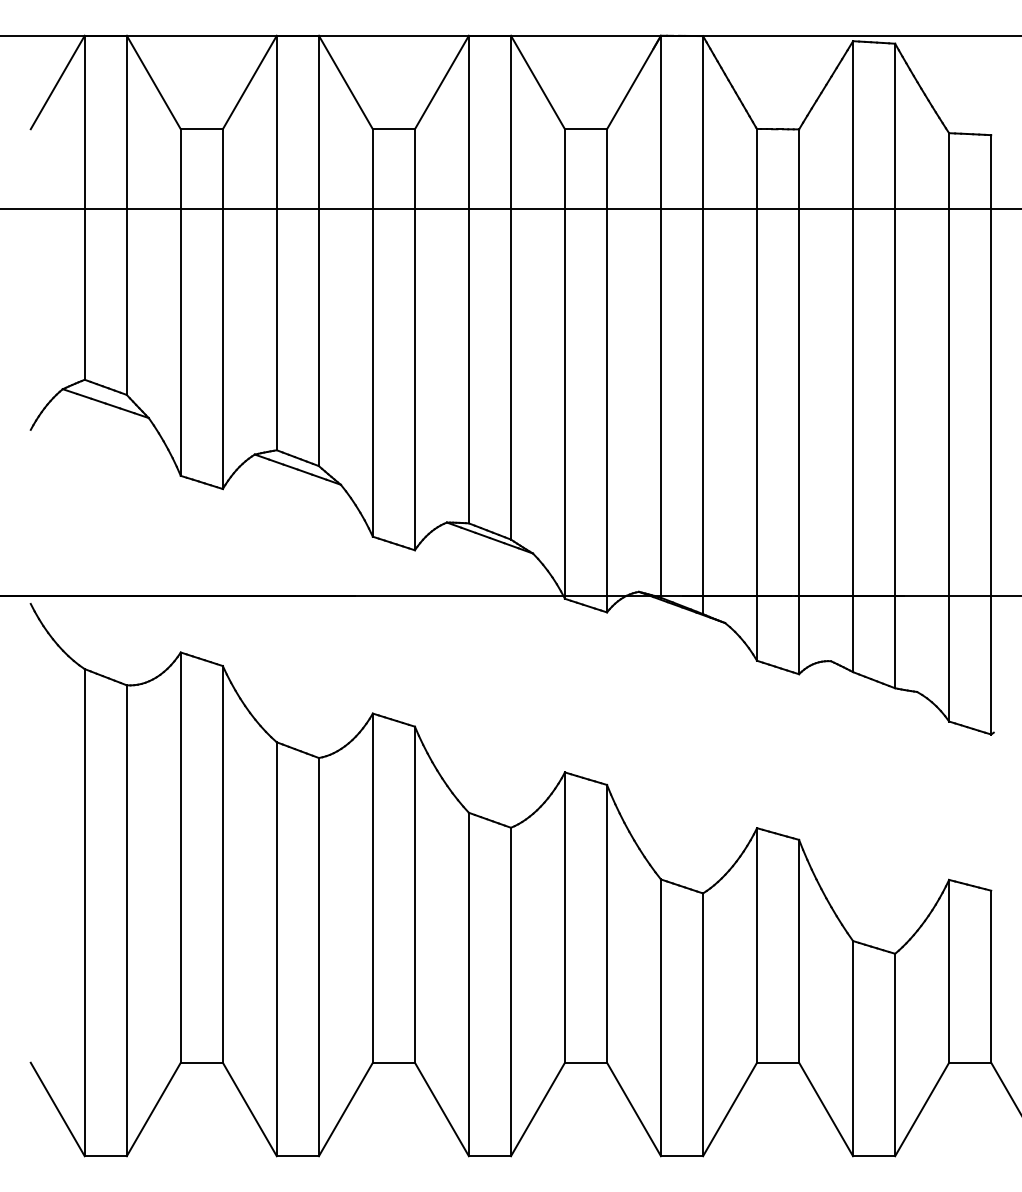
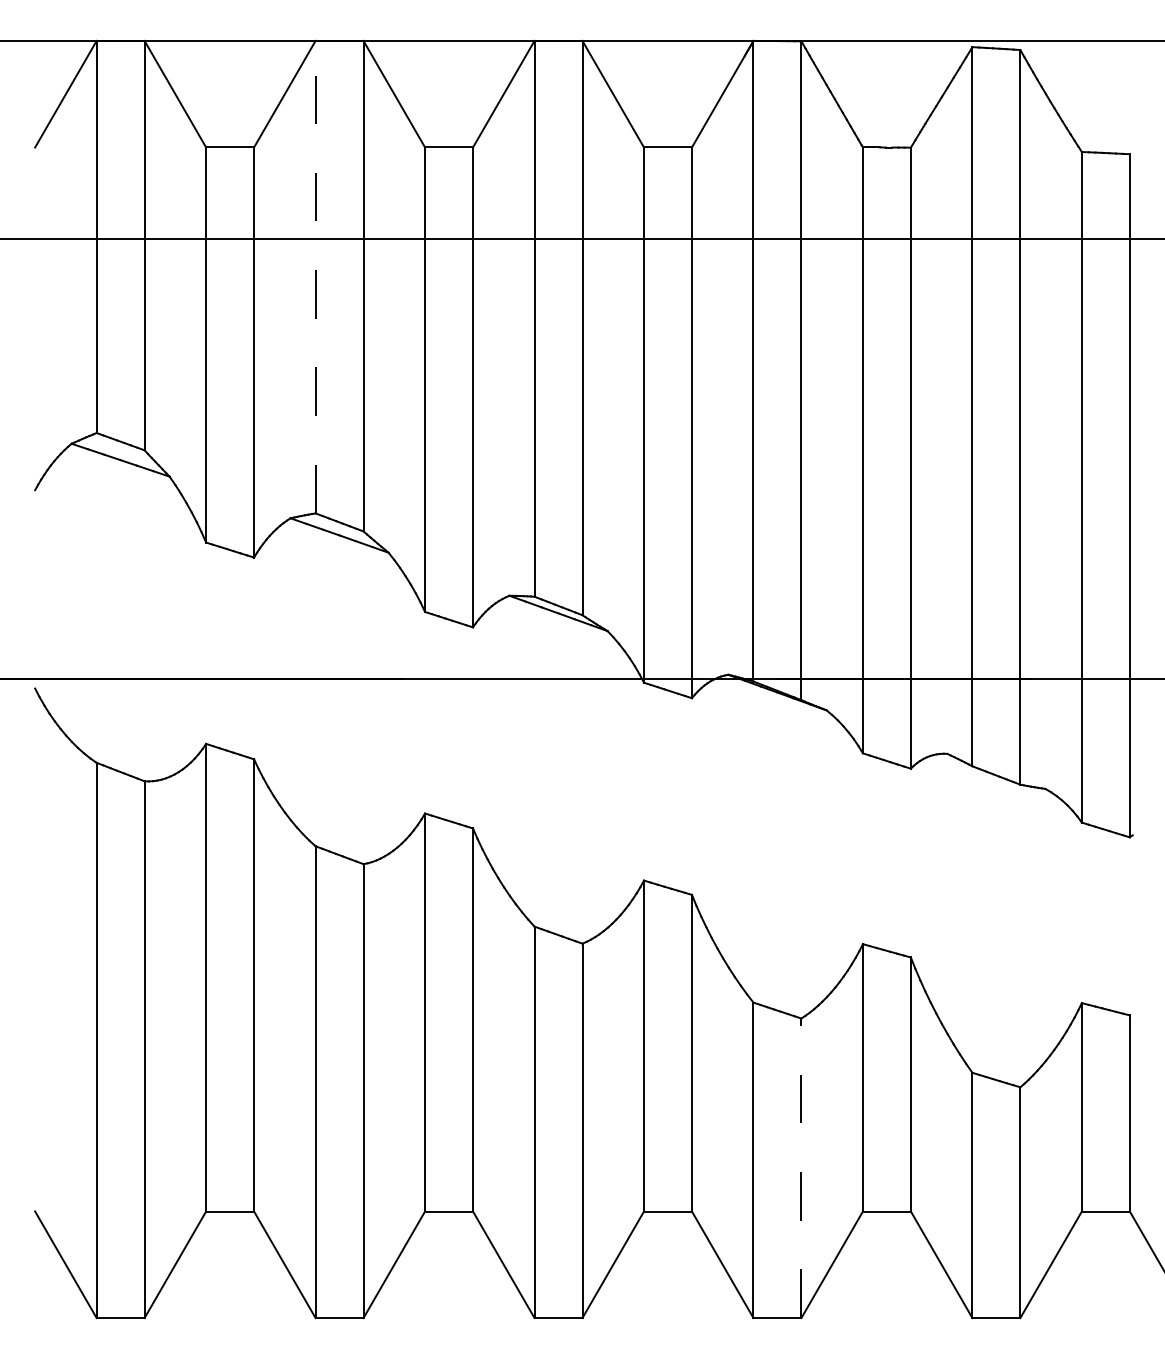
line: (276, 242) -> (315, 276), solid -> dashed
line: (703, 1024) -> (801, 1167), solid -> dashed

